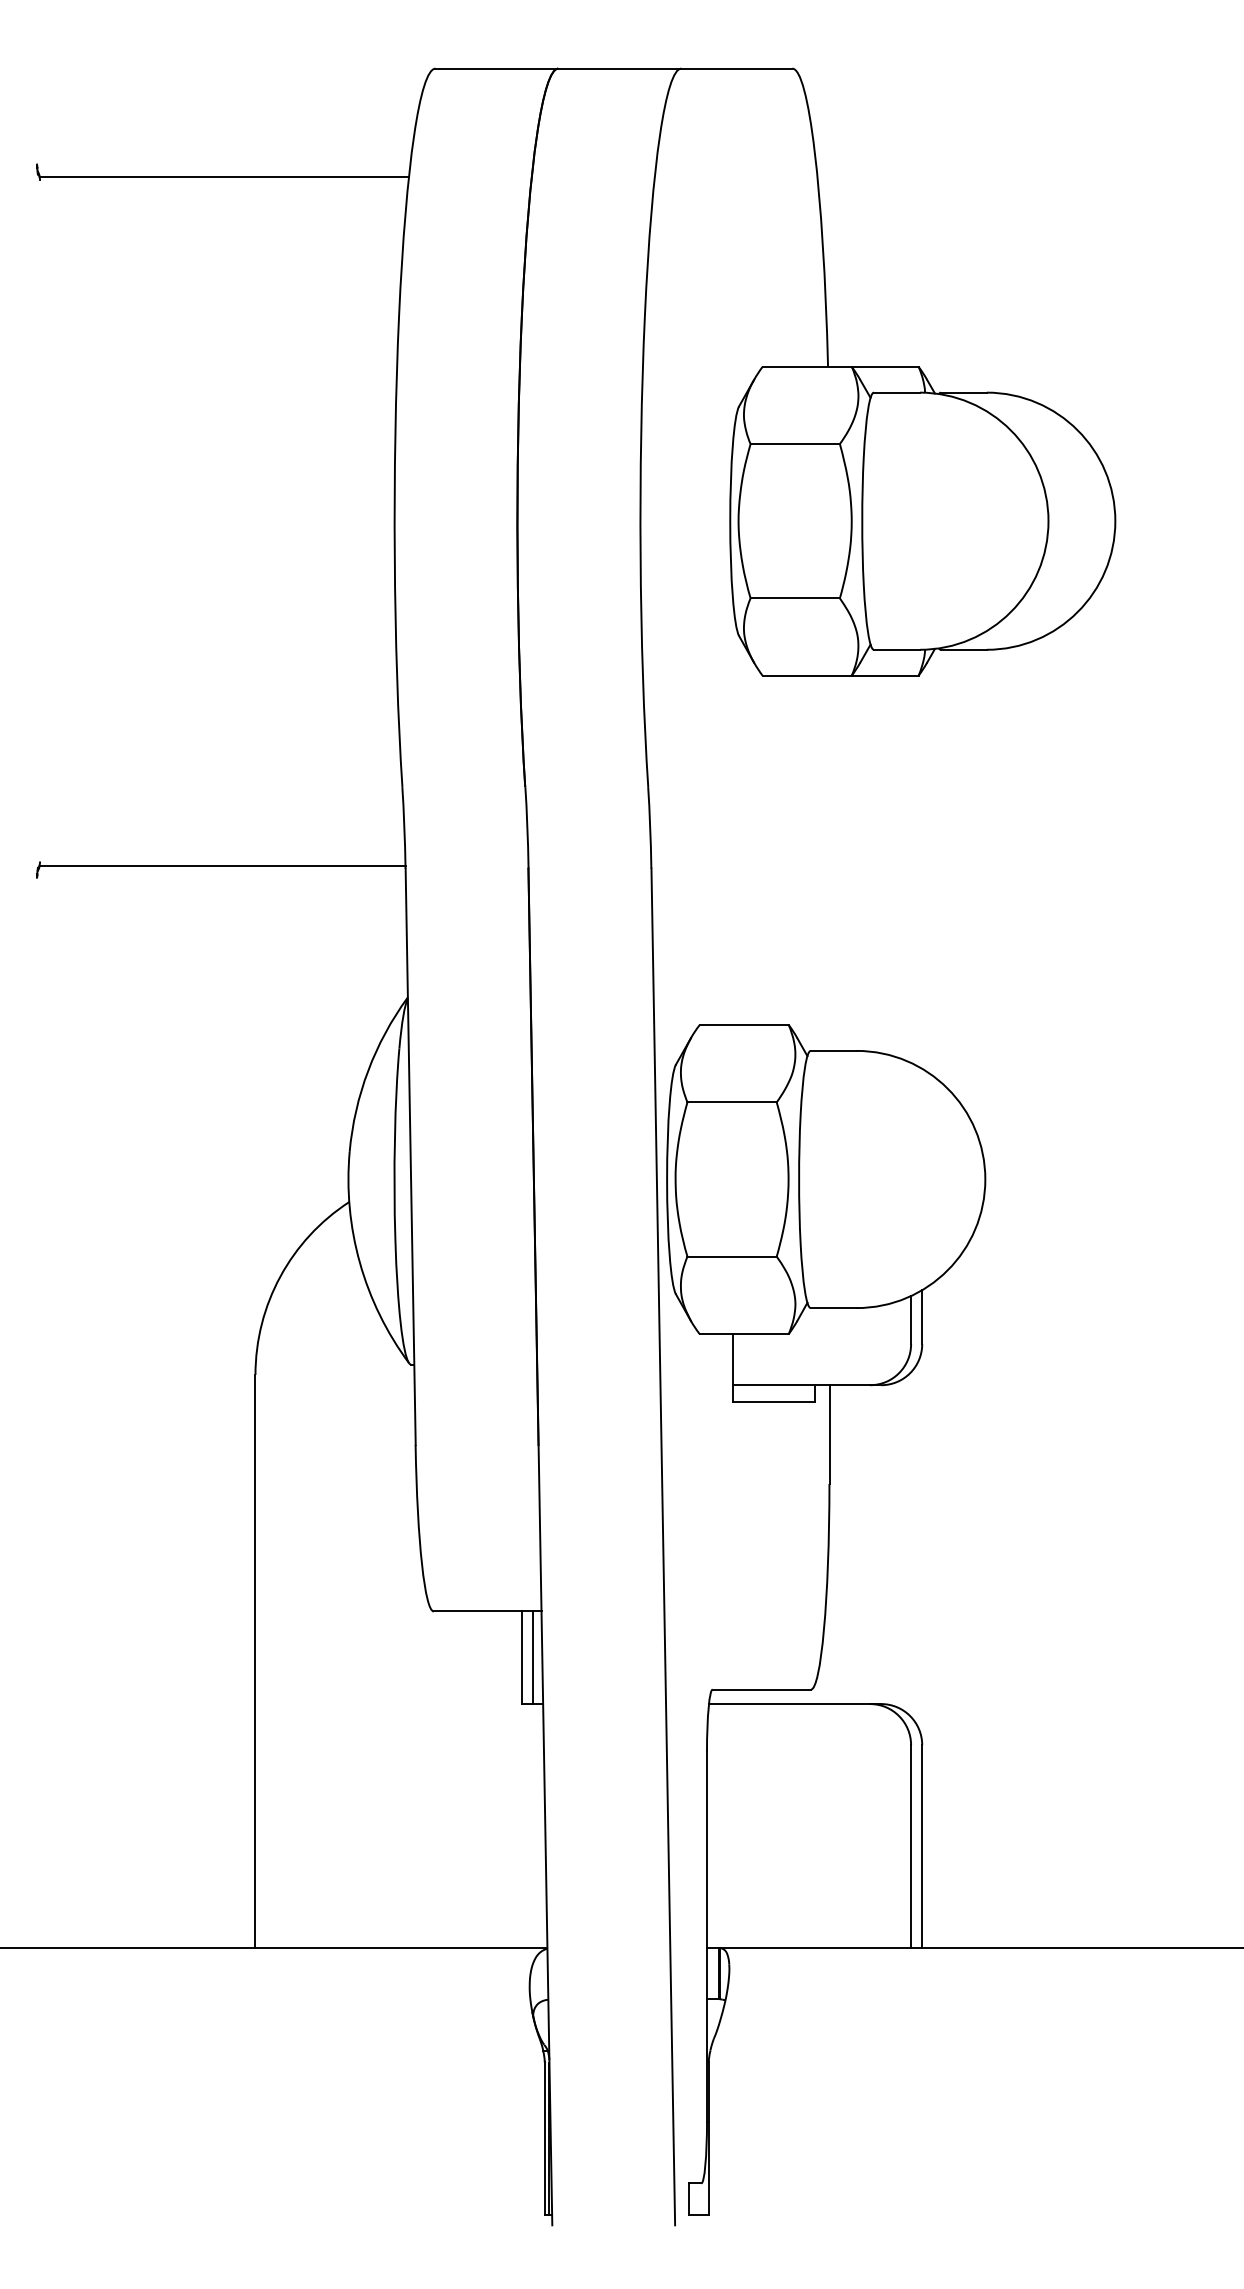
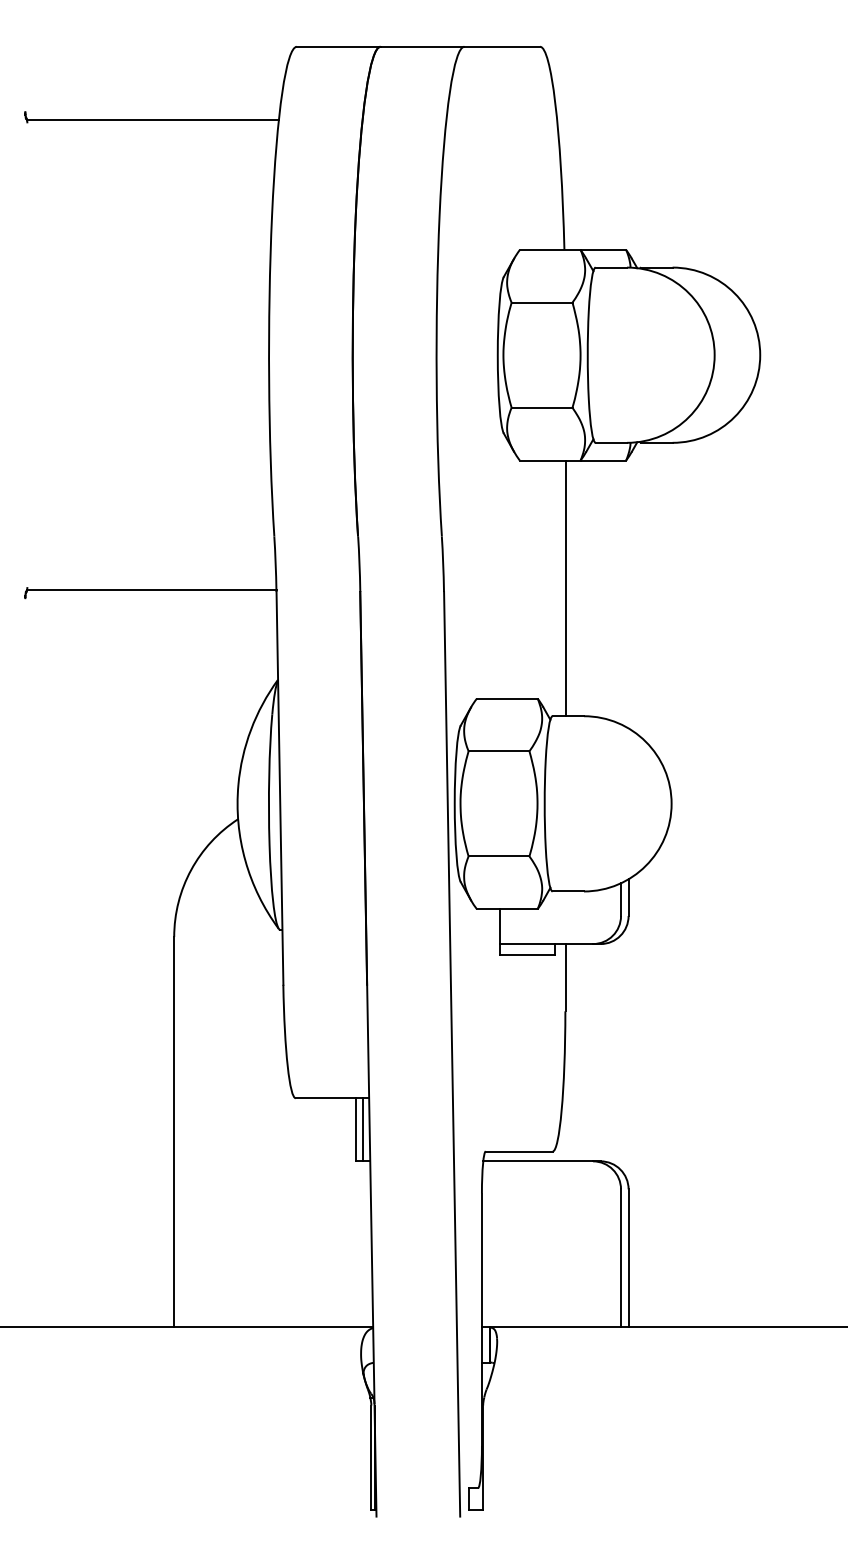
line: (829, 863) -> (565, 588), added

